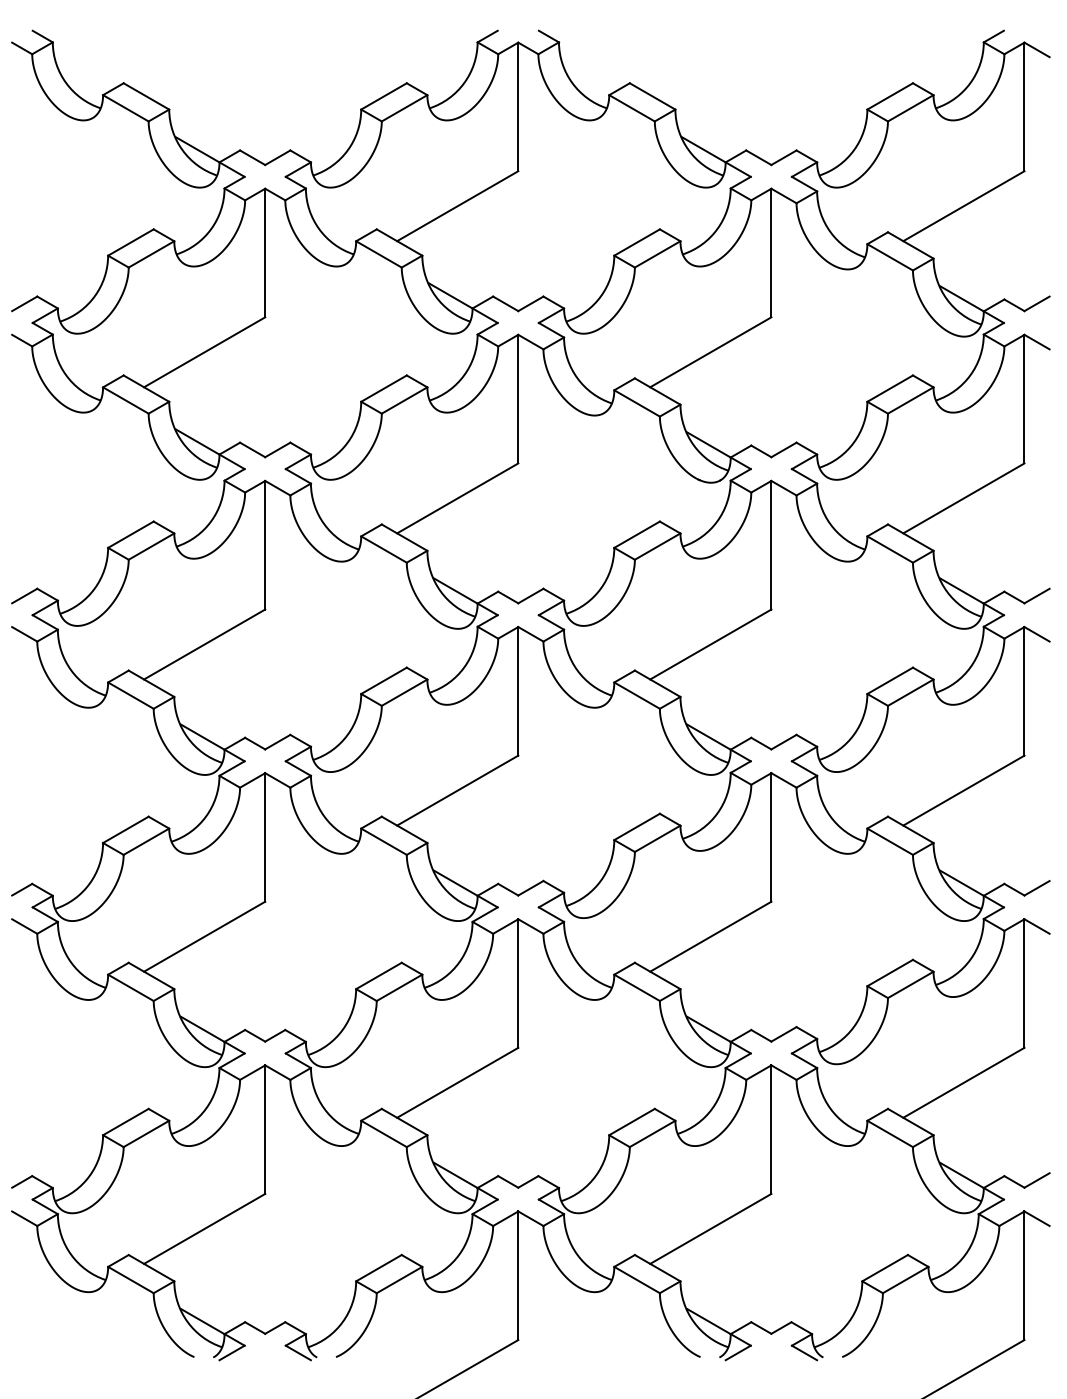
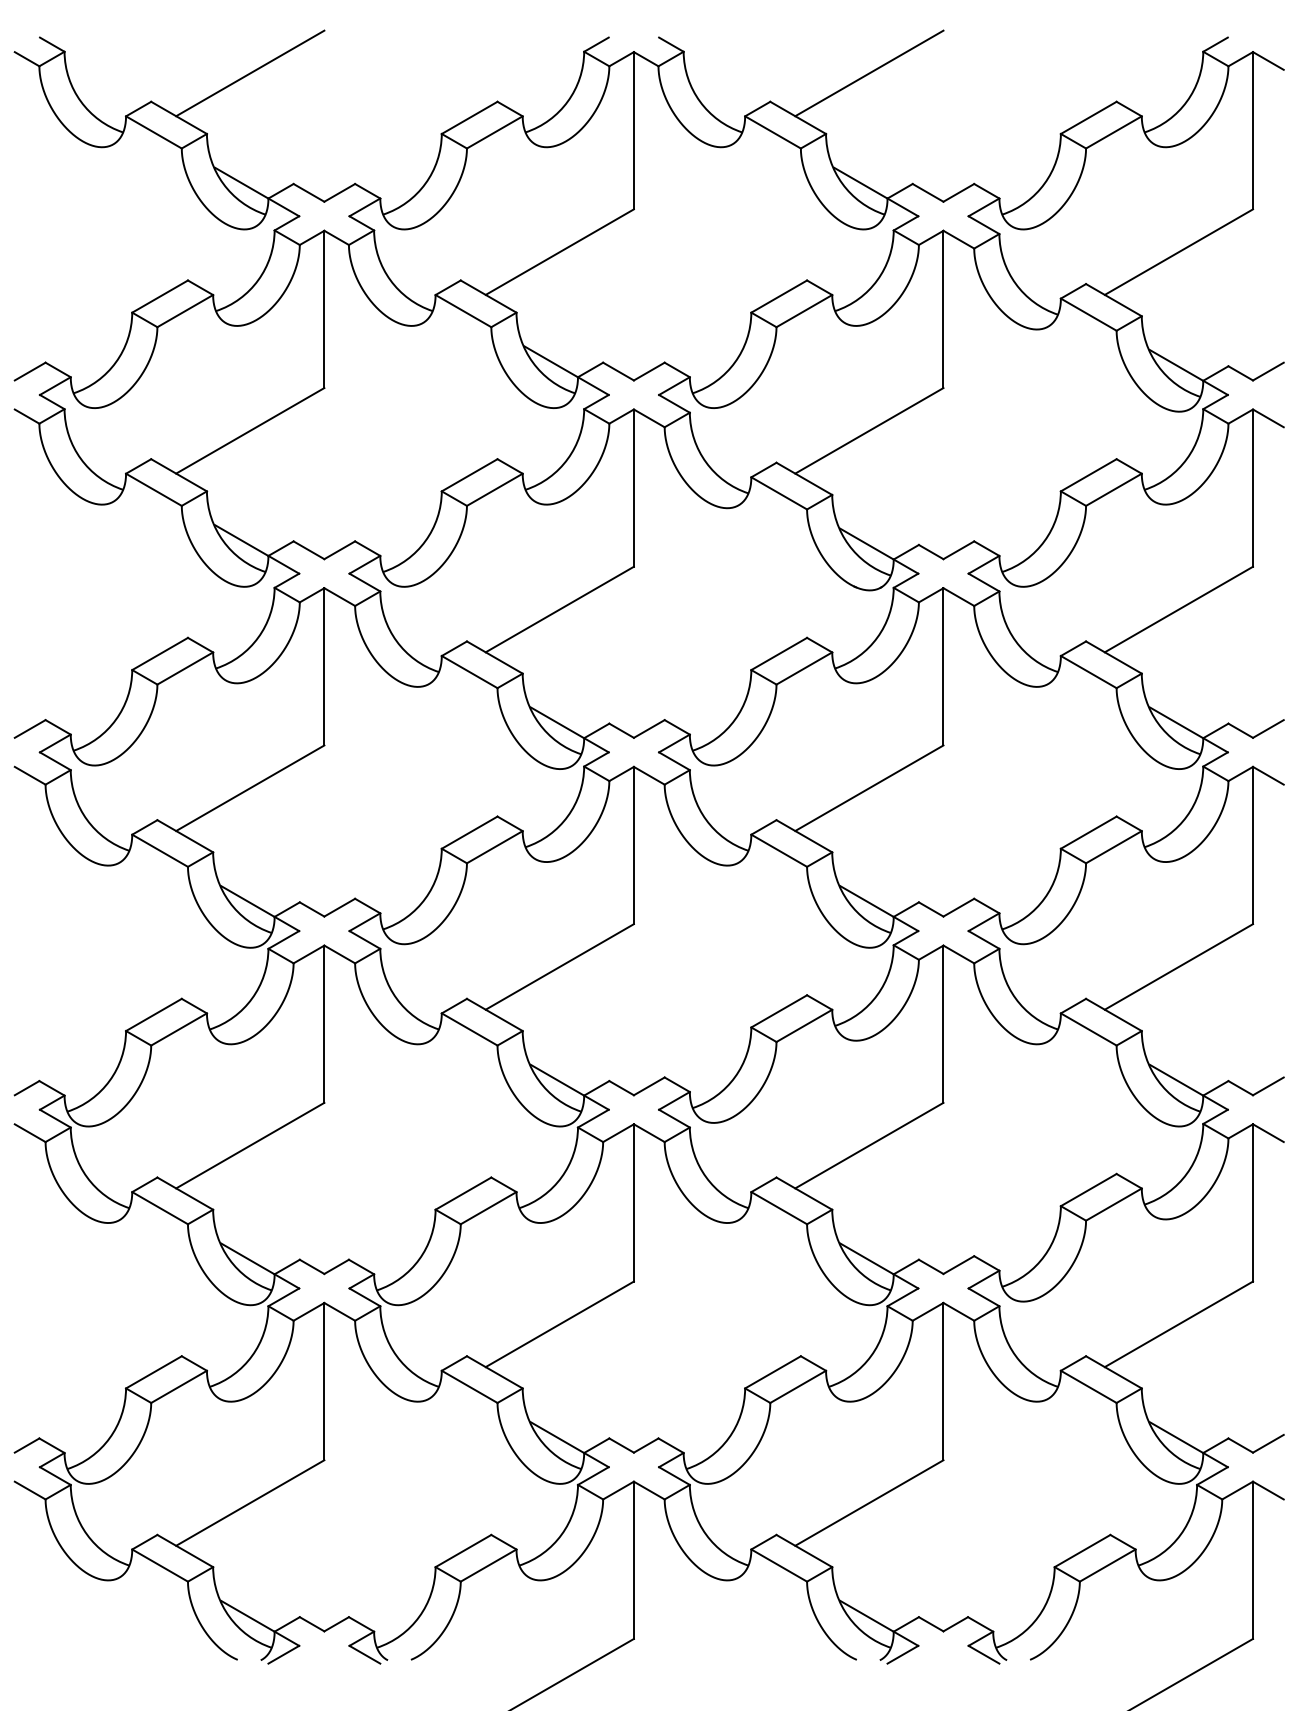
line: (204, 60) -> (250, 73), added
line: (710, 60) -> (868, 73), added

